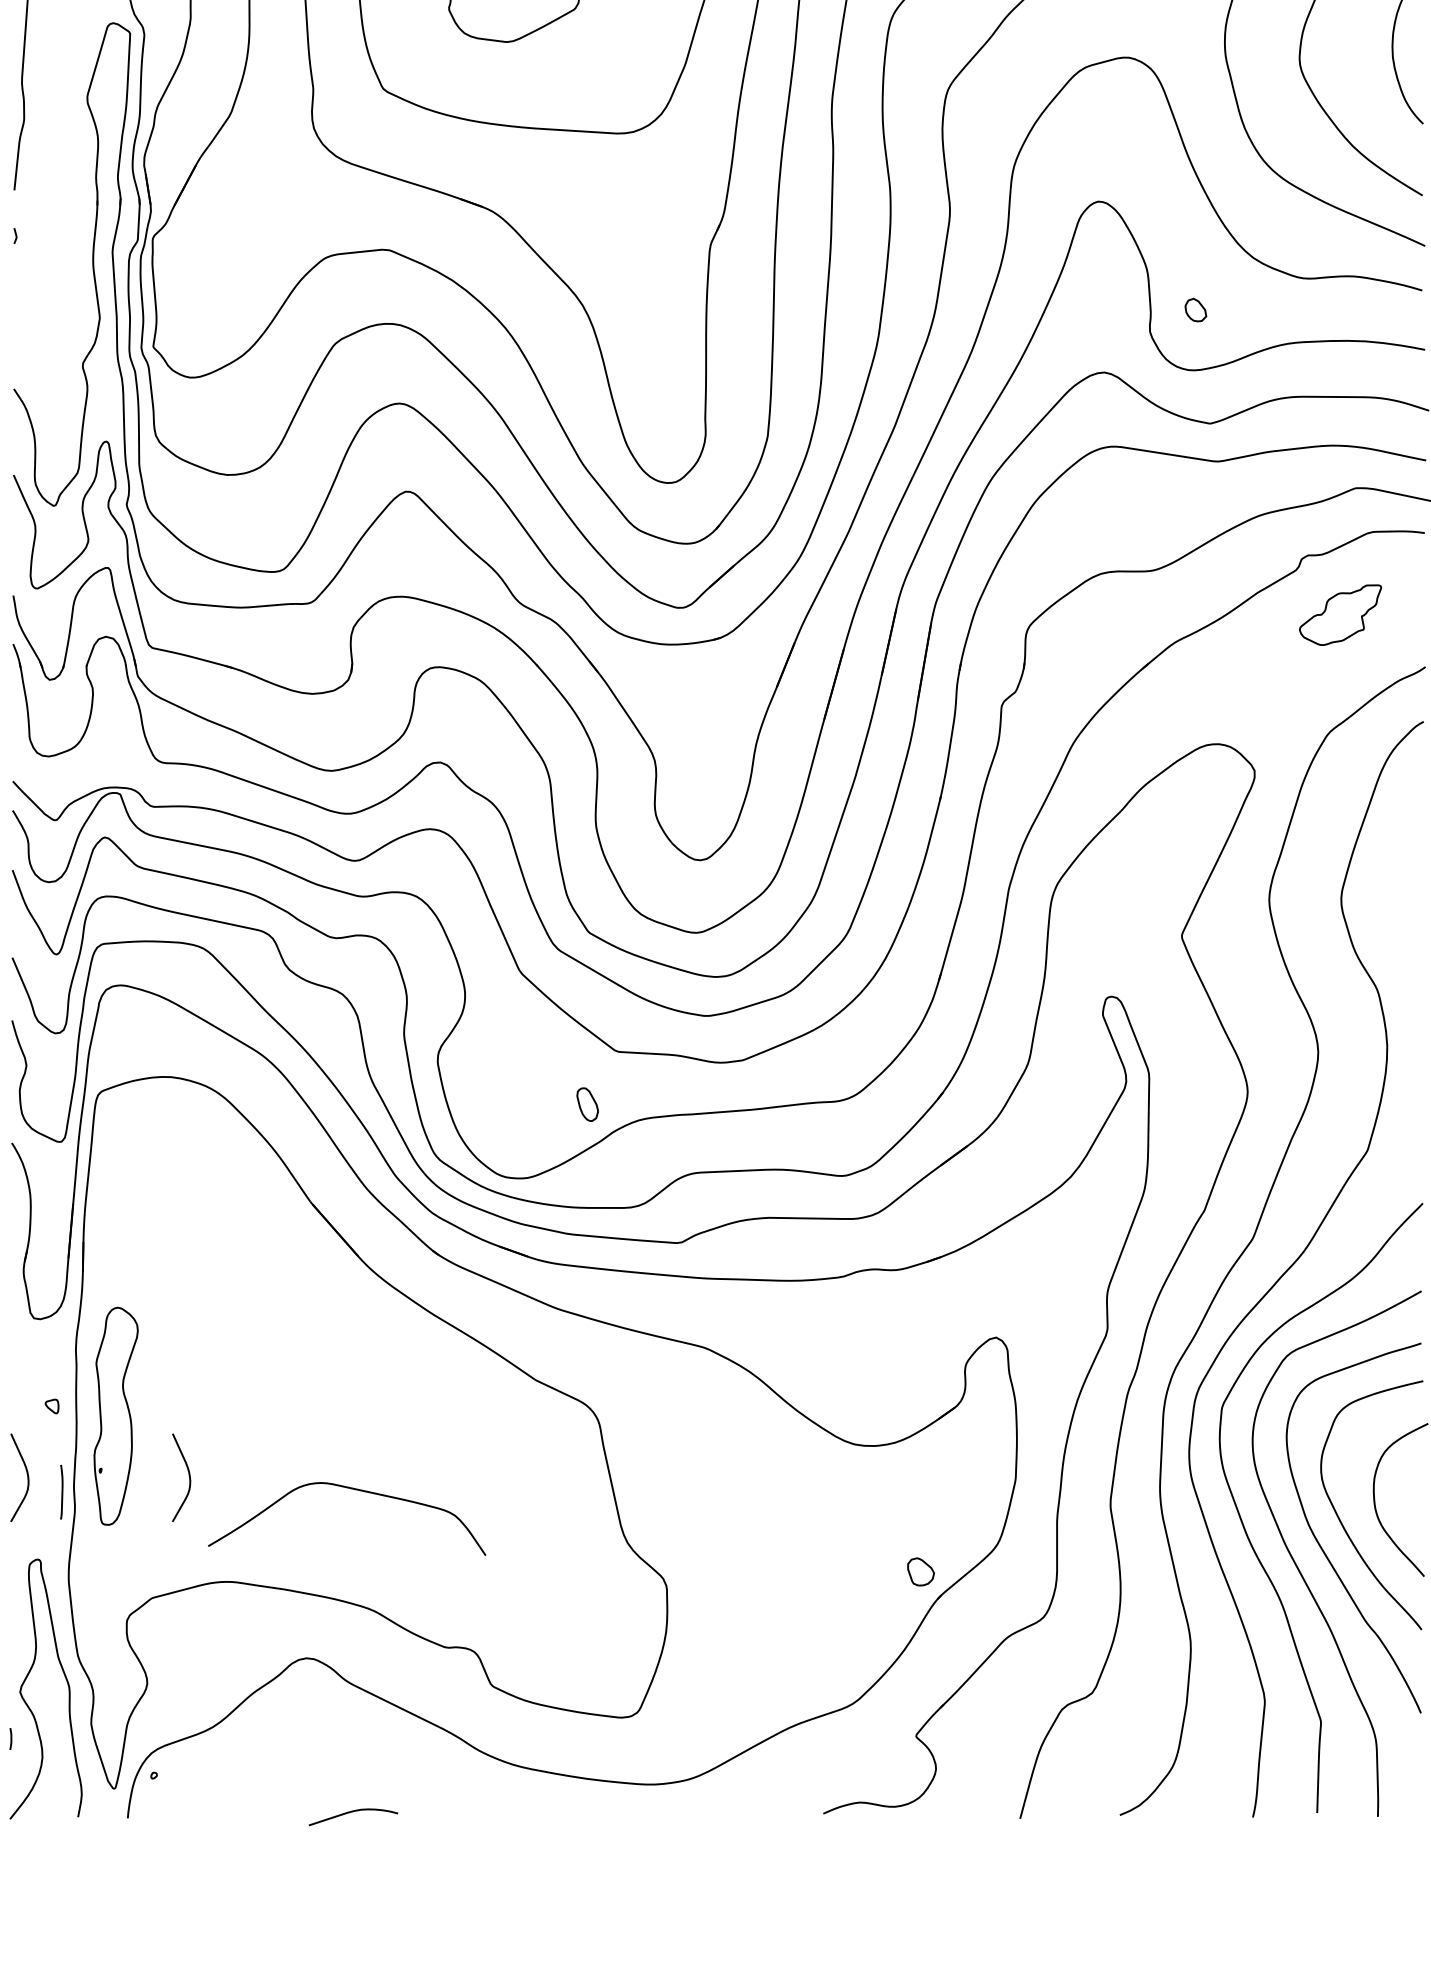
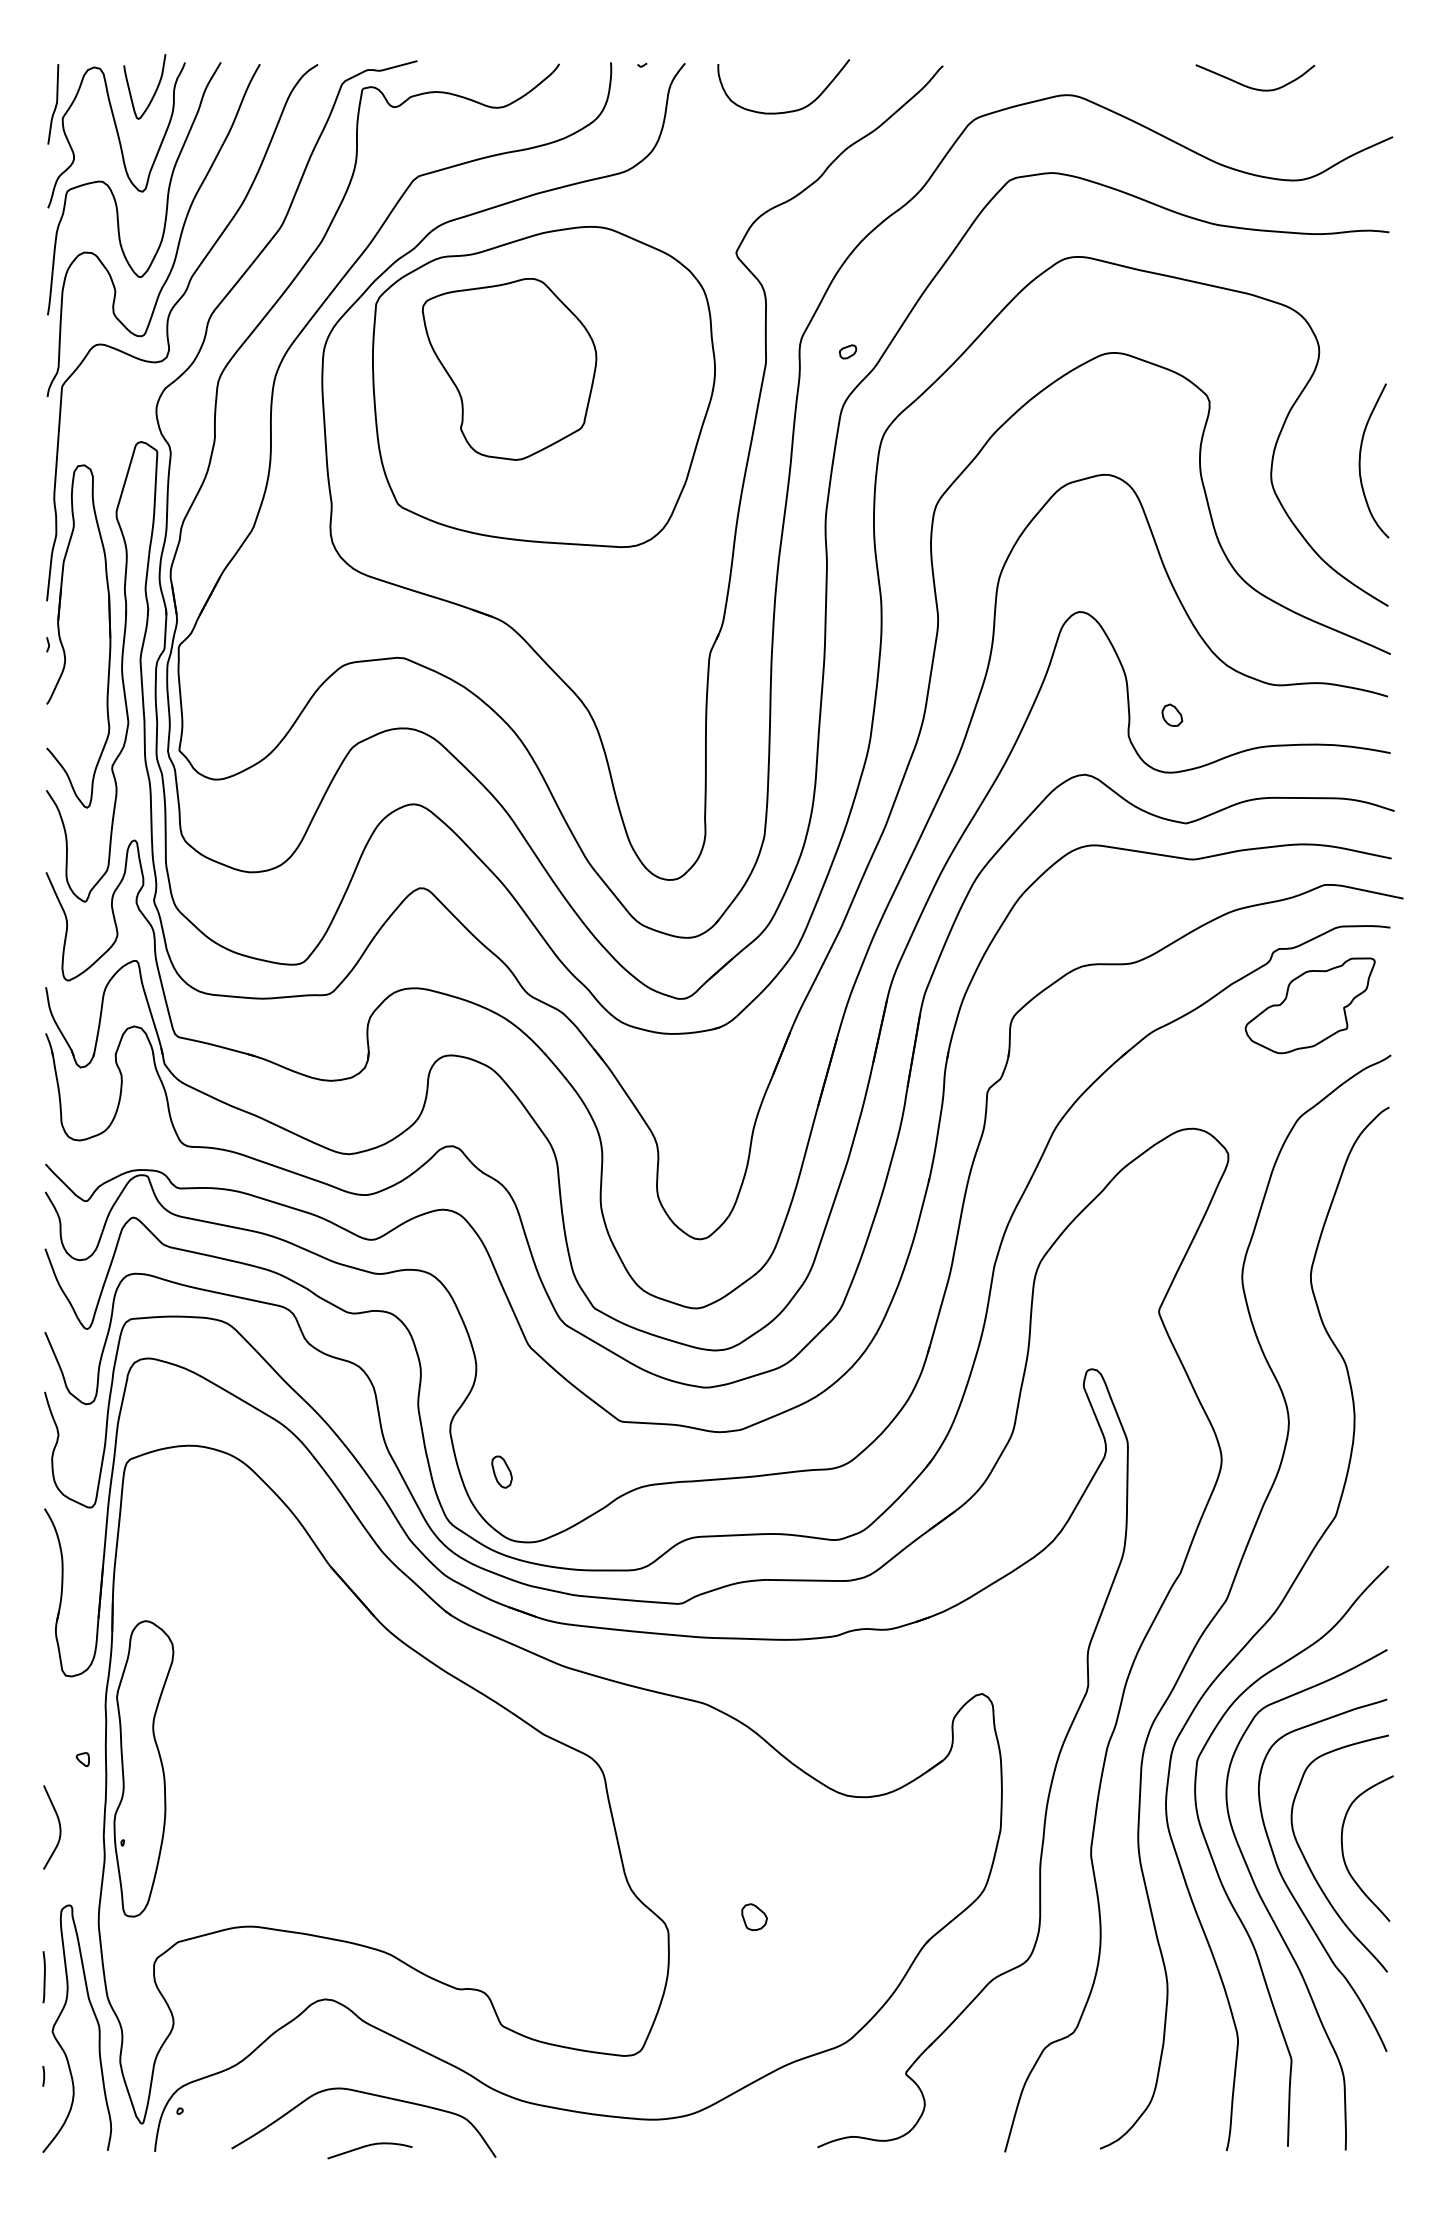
part: (30, 233) -> (62, 642), added
part: (1339, 614) -> (1309, 1005), size x1.67
part: (587, 1104) -> (501, 1471), moved
part: (115, 1415) -> (143, 1768), size x1.43
curve: (188, 1474) -> (212, 1824), removed
curve: (349, 1489) -> (366, 2094), moved
line: (61, 1492) -> (43, 1977), moved
part: (920, 1572) -> (754, 1917), moved

